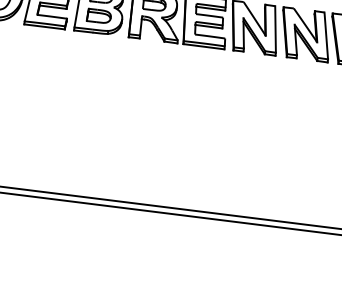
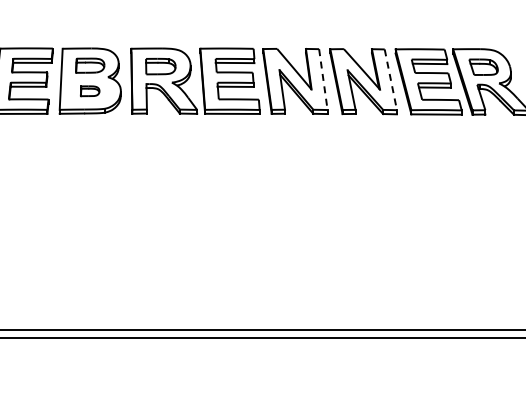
part: (98, 16) -> (89, 91), size x0.6
line: (275, 29) -> (323, 79), solid -> dashed
line: (326, 35) -> (390, 79), solid -> dashed

